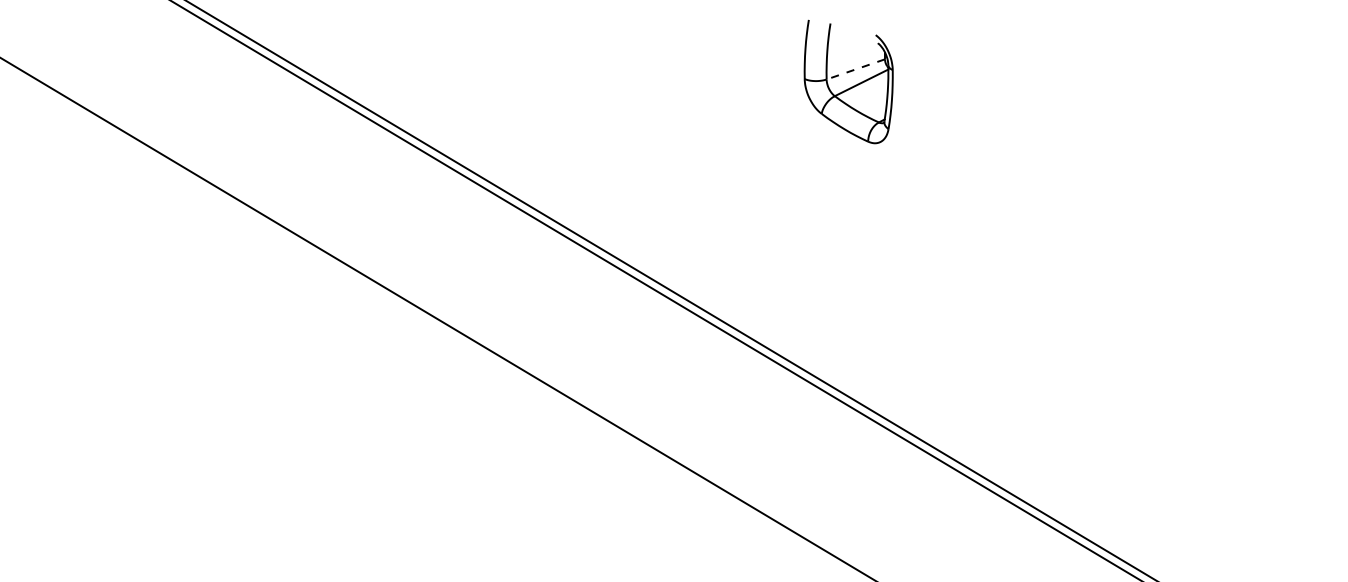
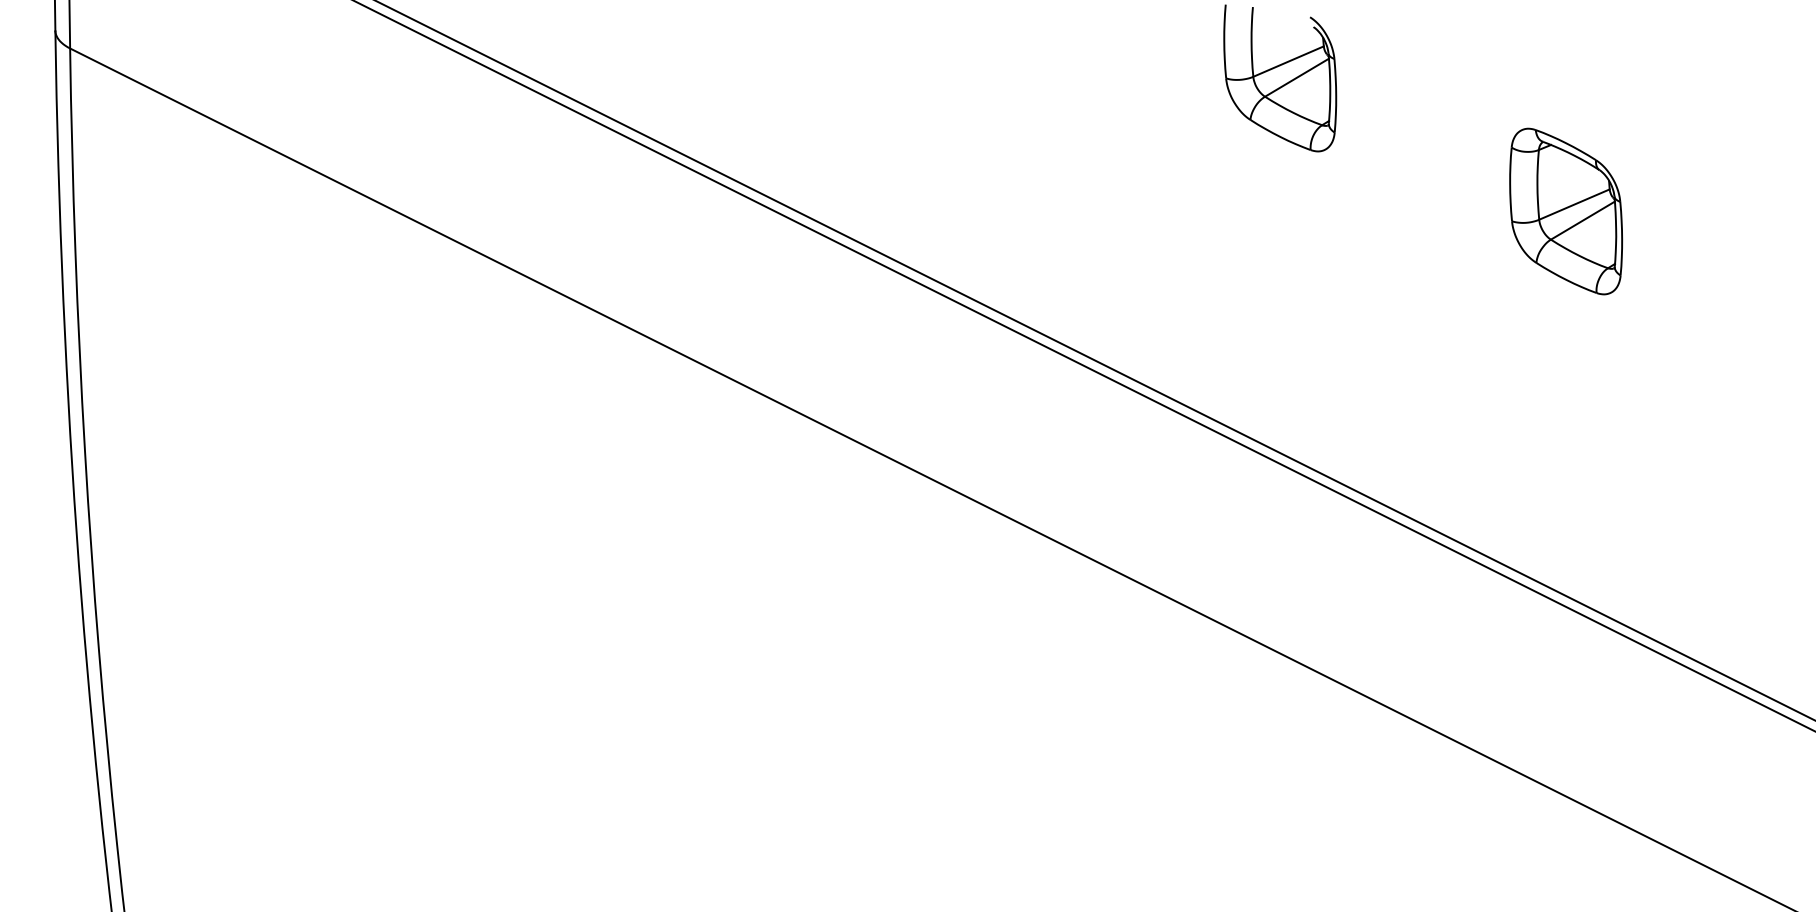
line: (855, 69) -> (1288, 61), dashed -> solid
part: (1069, 206) -> (1566, 211), added

